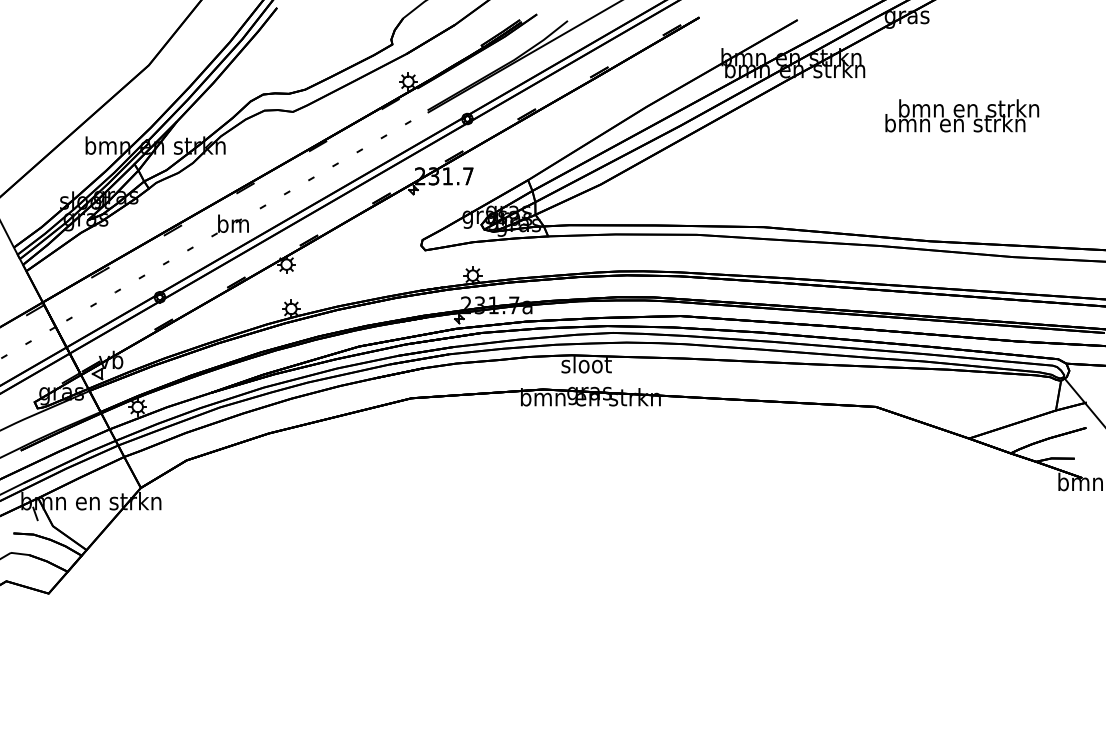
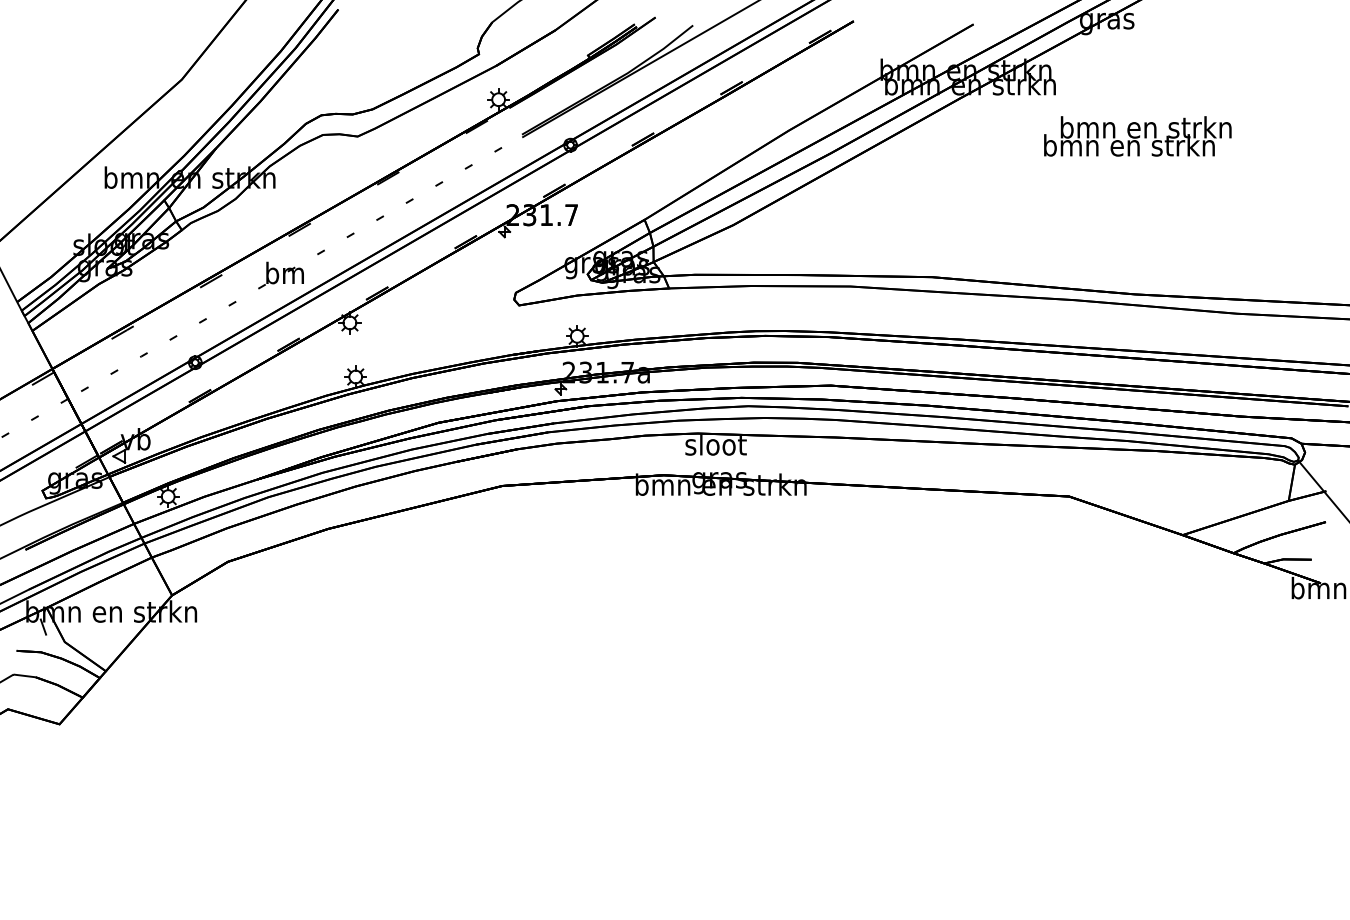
text: (962, 115) -> (1138, 136), moved

